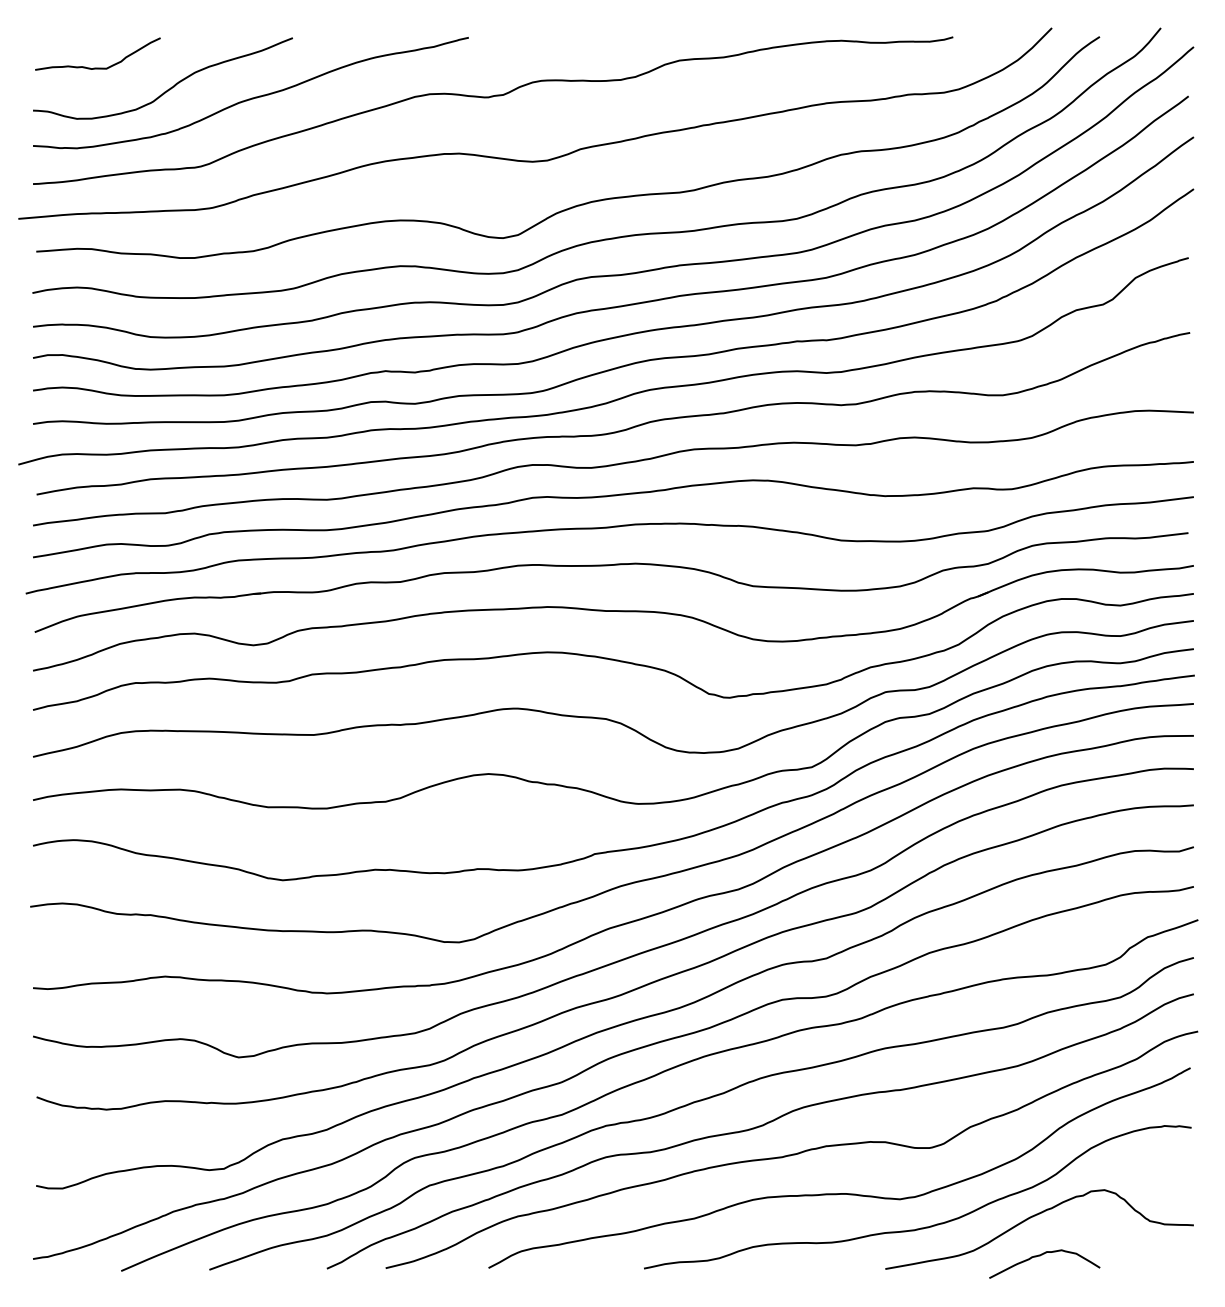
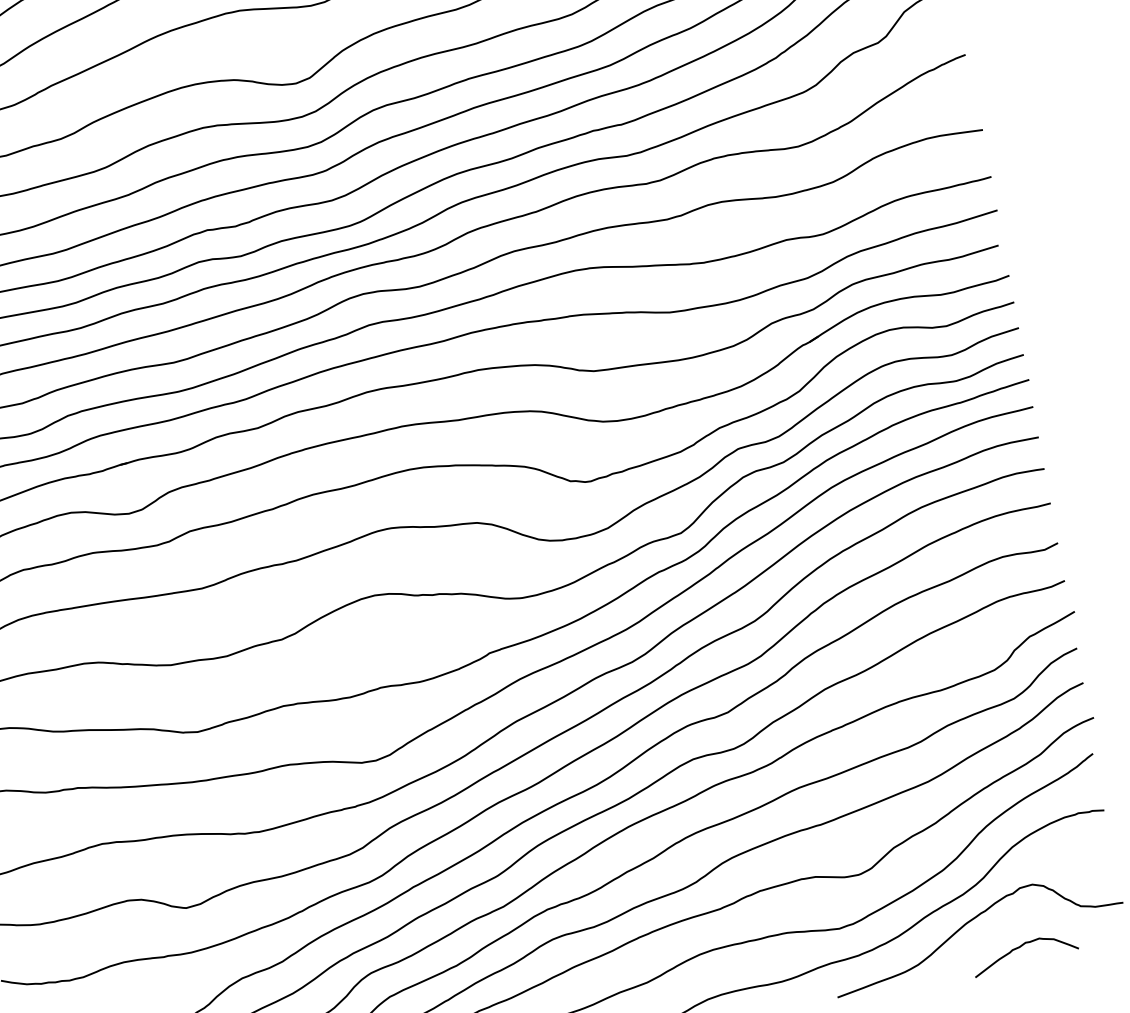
curve: (1040, 1256) -> (1020, 948), moved

